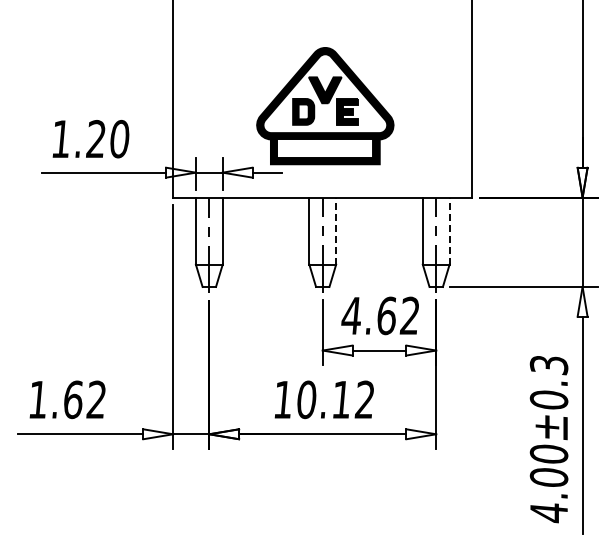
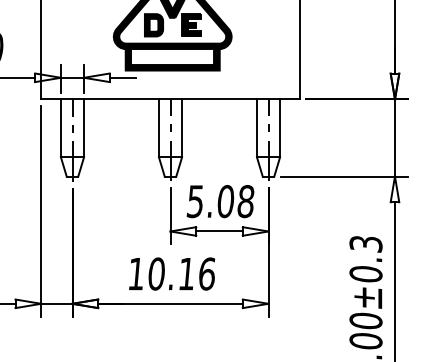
line: (336, 230) -> (182, 127), dashed -> solid
line: (449, 230) -> (279, 127), dashed -> solid
text: (380, 315) -> (220, 201), 4.62 -> 5.08
text: (364, 399) -> (206, 273), 10.12 -> 10.16

